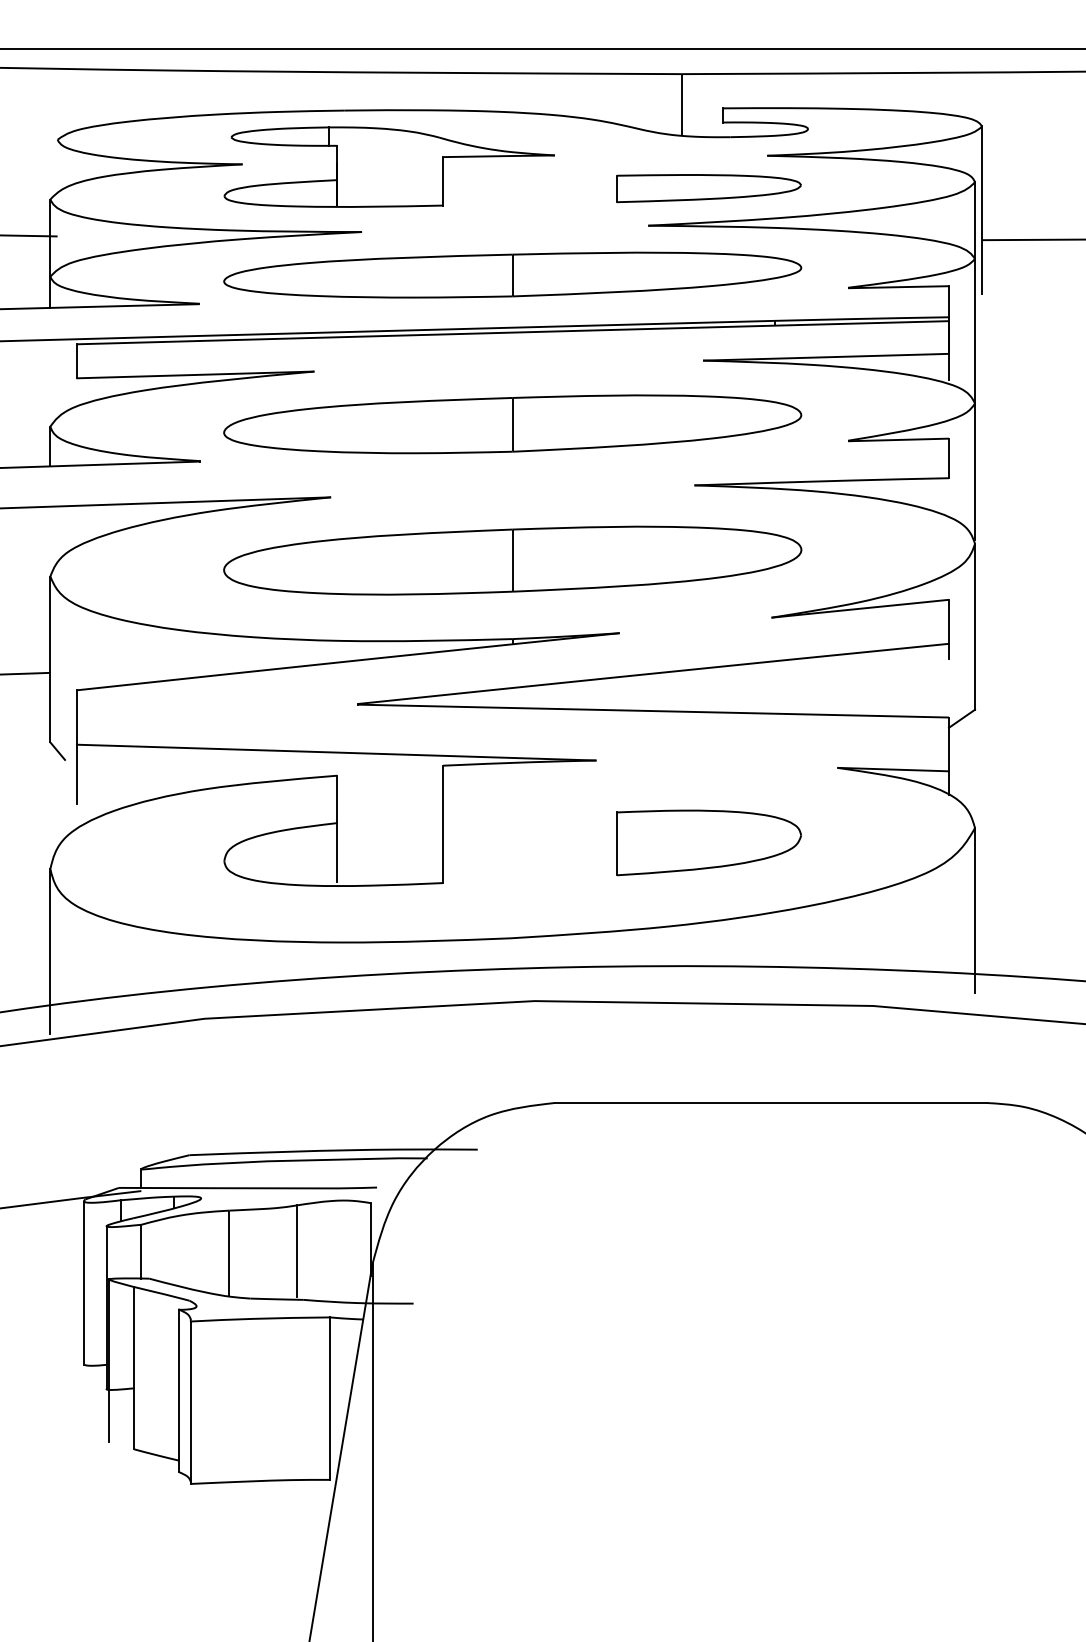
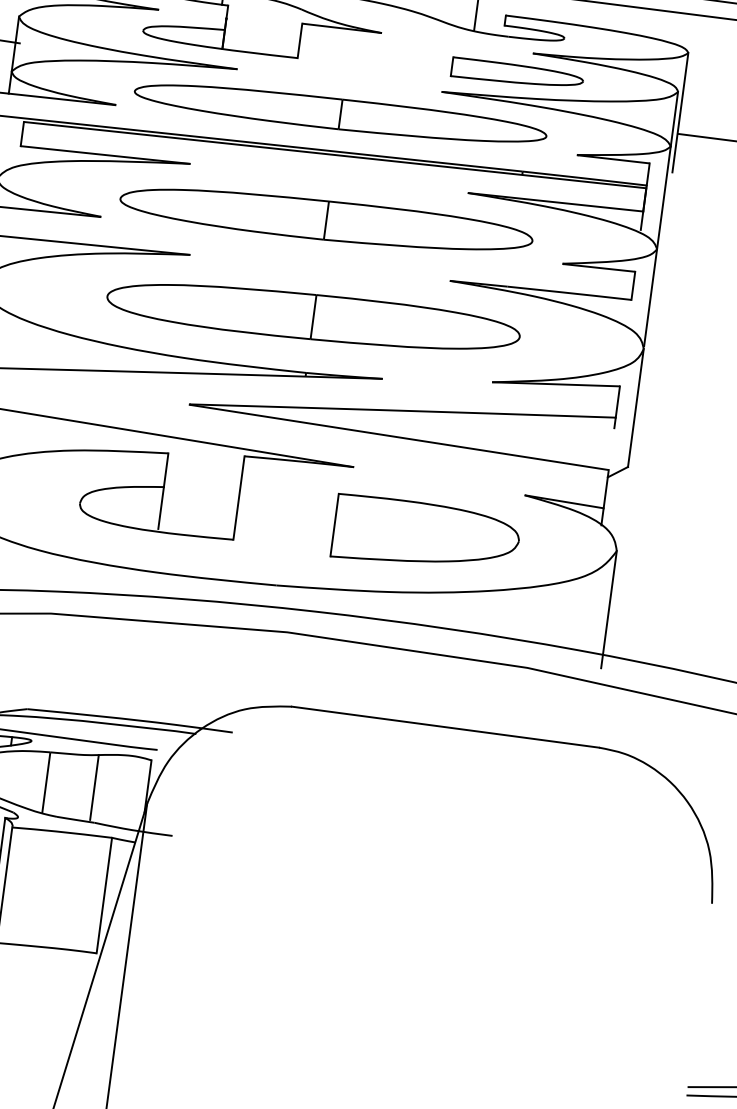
part: (708, 188) -> (517, 75), moved
part: (708, 842) -> (425, 536), size x1.4

